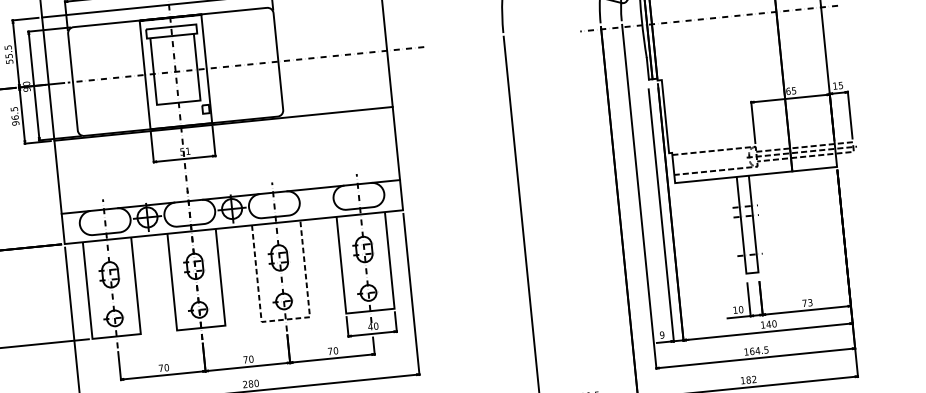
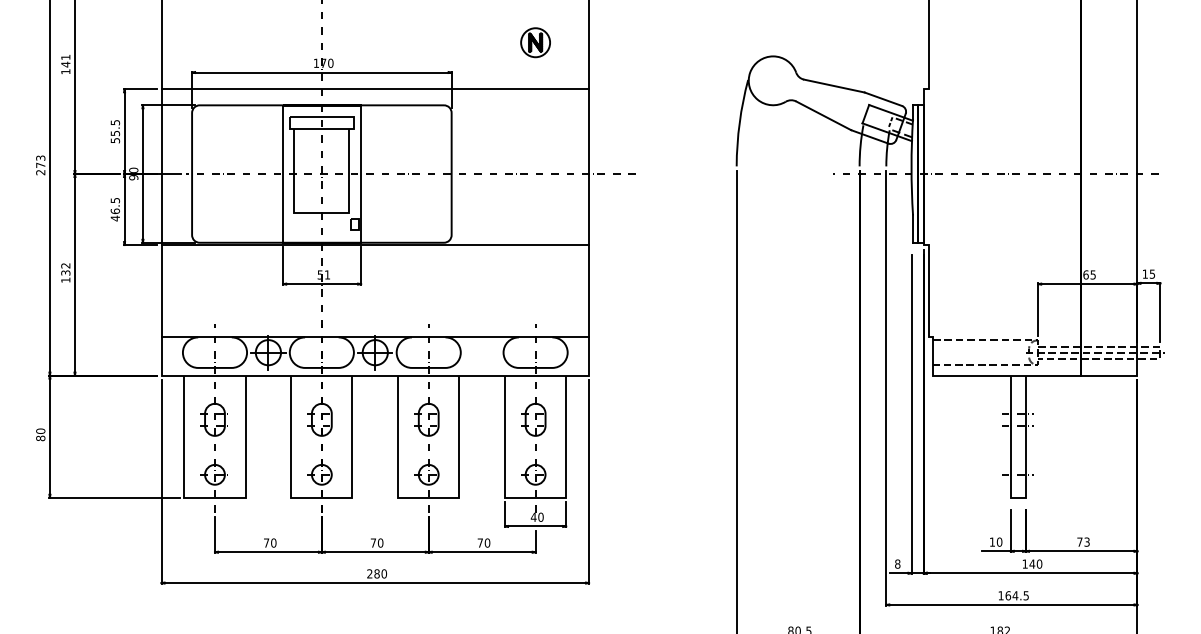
text: (15, 123) -> (115, 218), 96.5 -> 46.5
line: (285, 319) -> (428, 497), dashed -> solid
text: (661, 334) -> (897, 563), 9 -> 8

